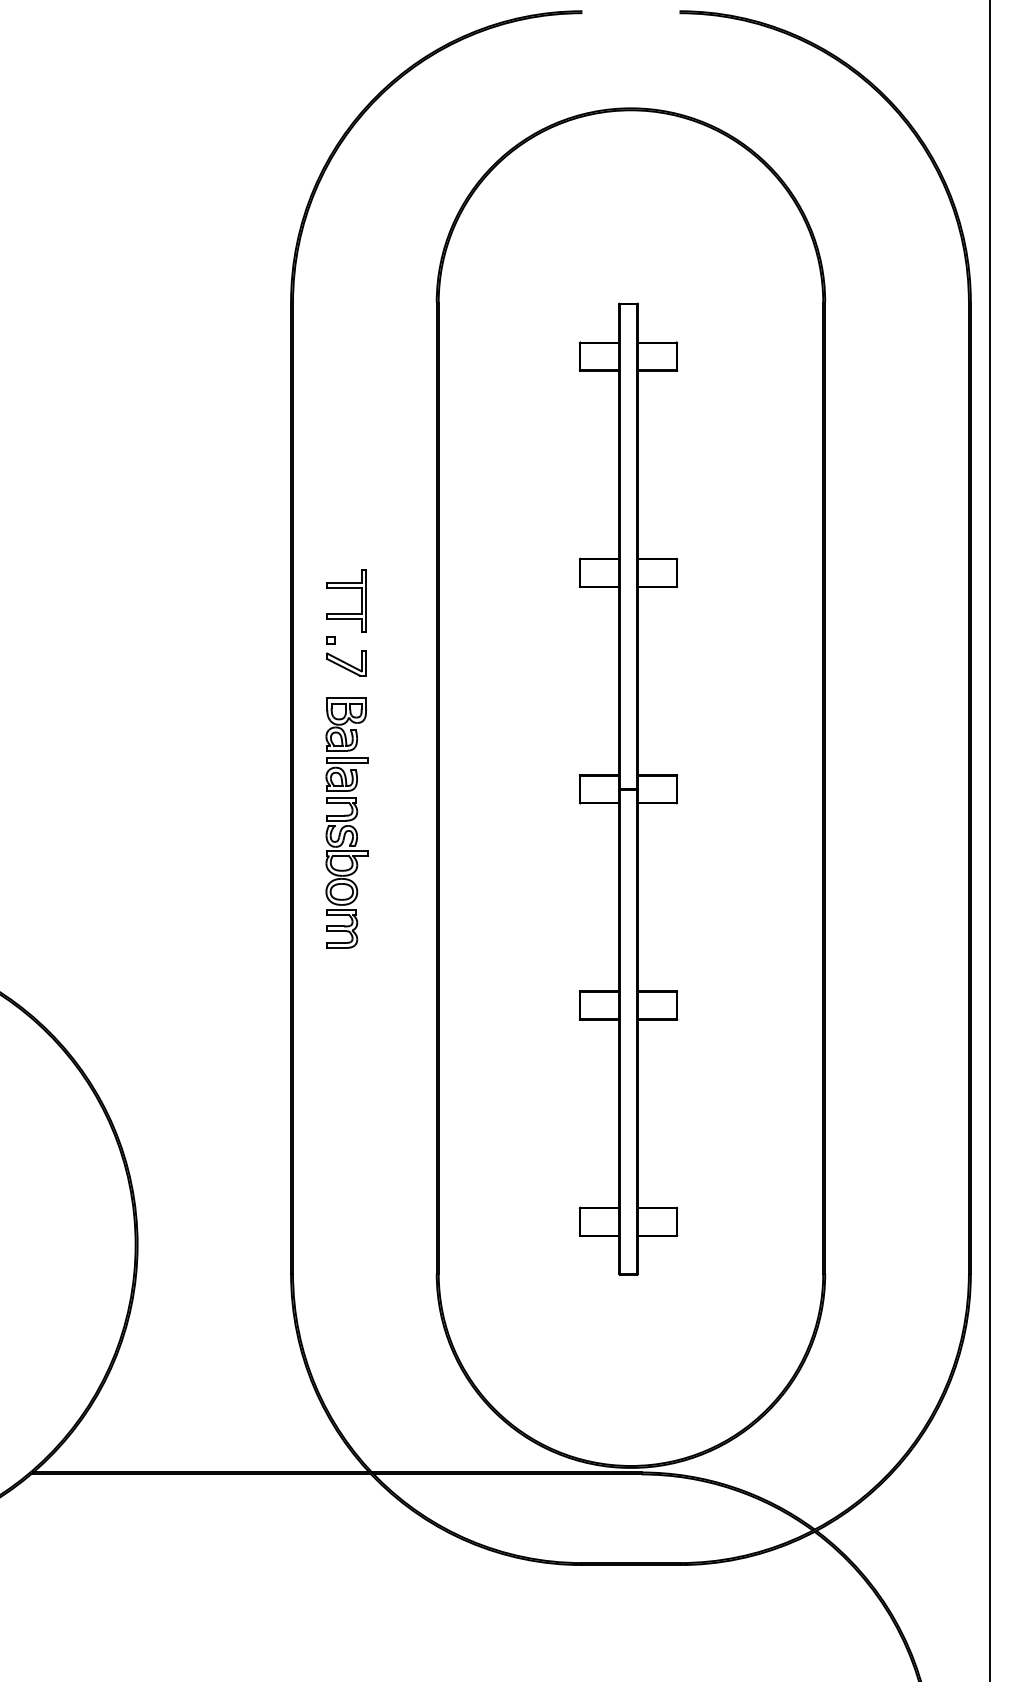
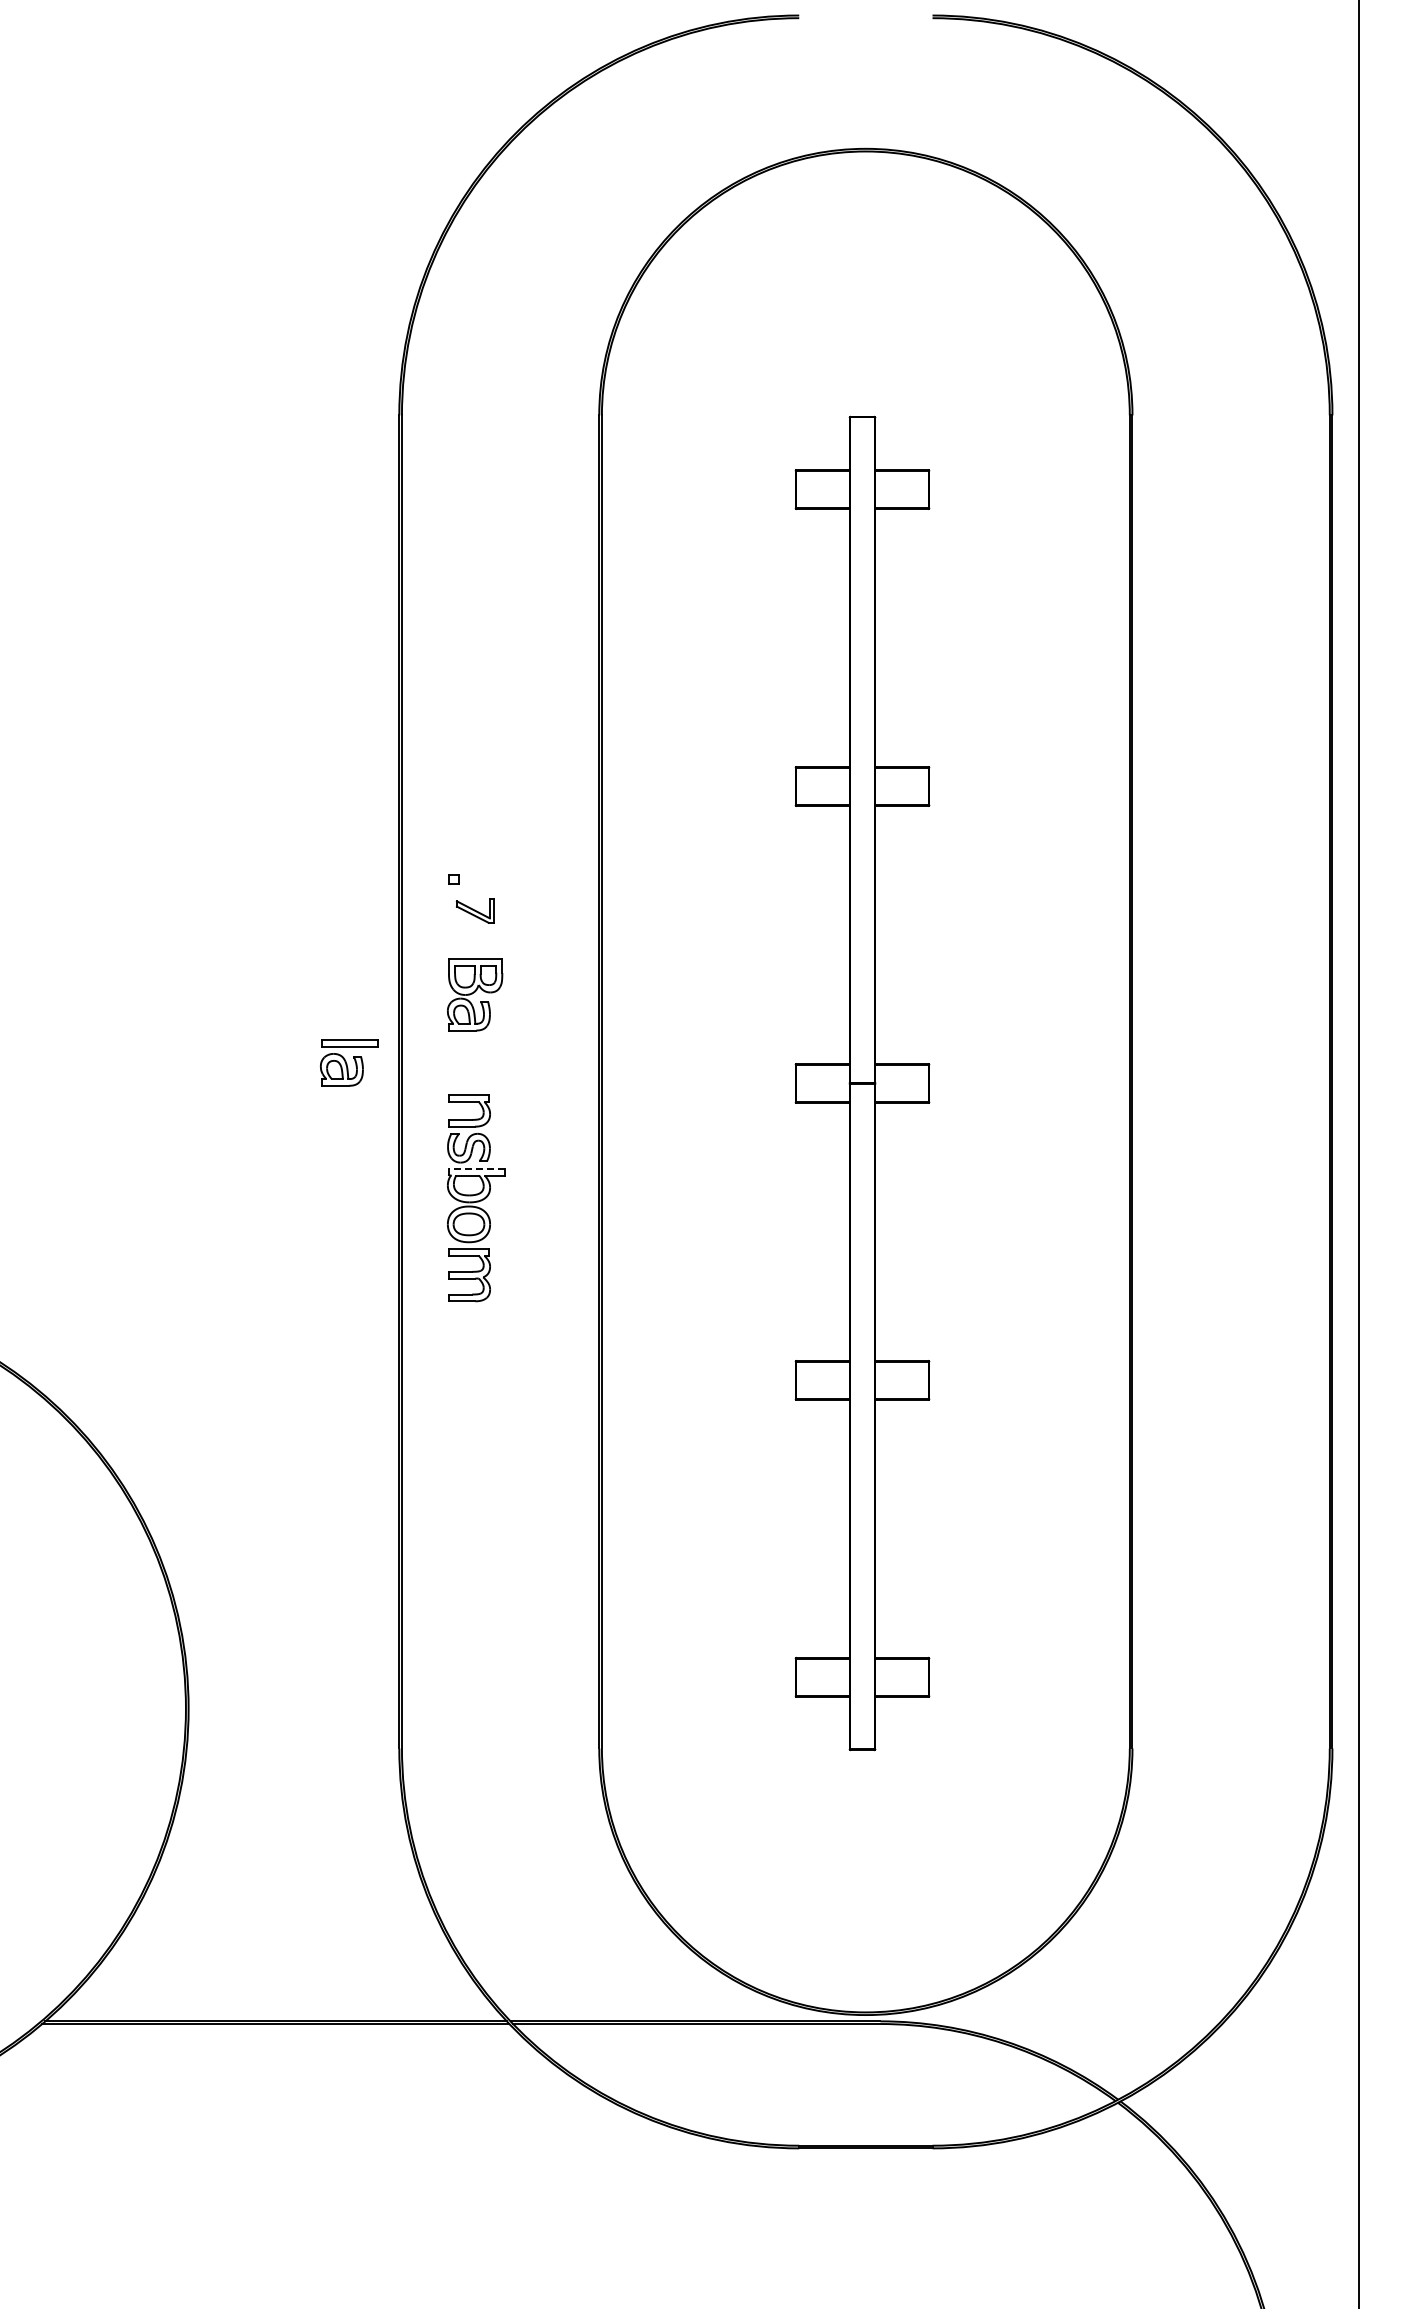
part: (346, 588) -> (475, 808), removed
part: (346, 663) -> (475, 910), size x0.7
part: (347, 773) -> (349, 1062), moved
line: (347, 851) -> (476, 1168), solid -> dashed

